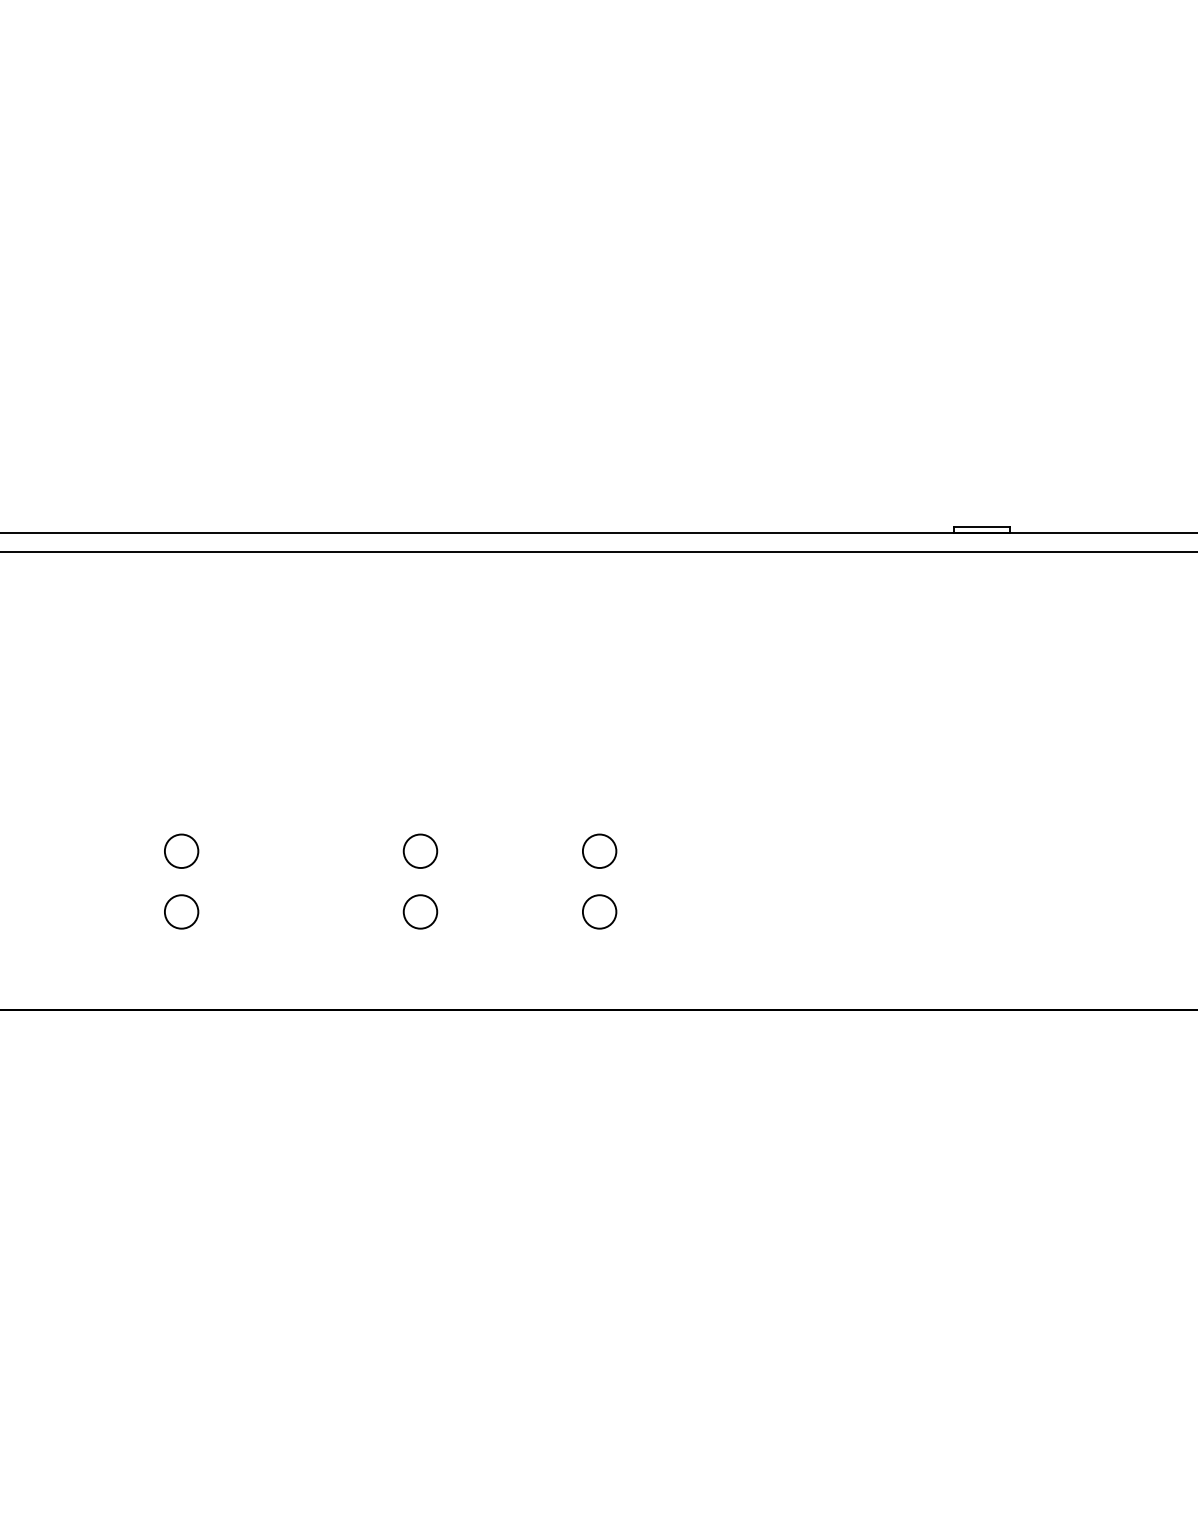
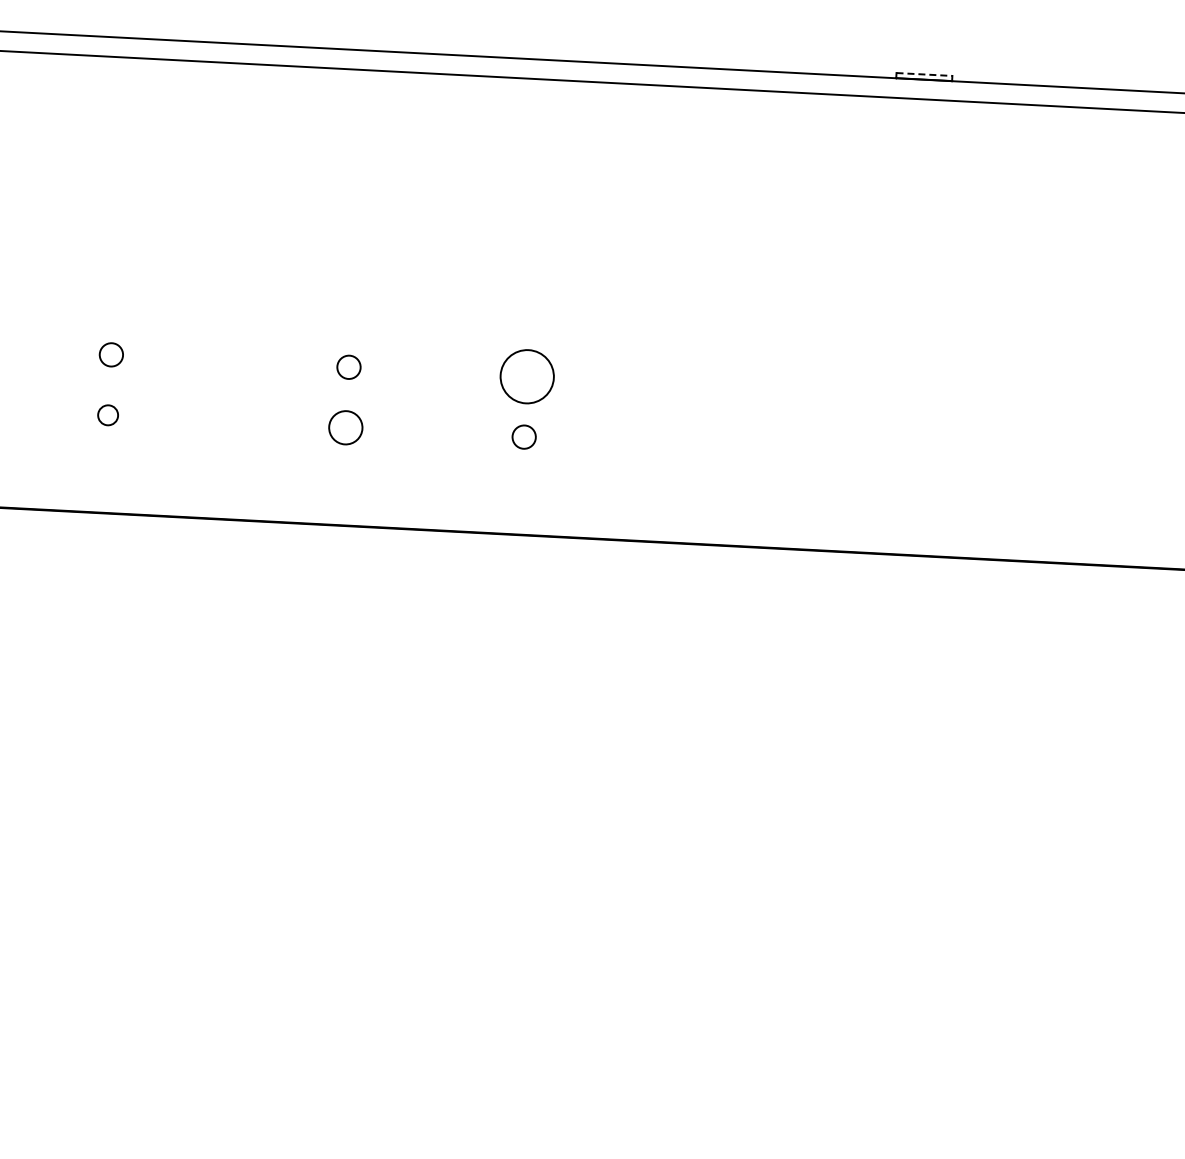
line: (982, 527) -> (925, 74), solid -> dashed
circle: (181, 850) -> (111, 354), size x0.7
circle: (420, 850) -> (349, 366), size x0.7
circle: (599, 851) -> (527, 376), size x1.6
circle: (181, 911) -> (108, 414), size x0.6
circle: (599, 911) -> (523, 436), size x0.7

